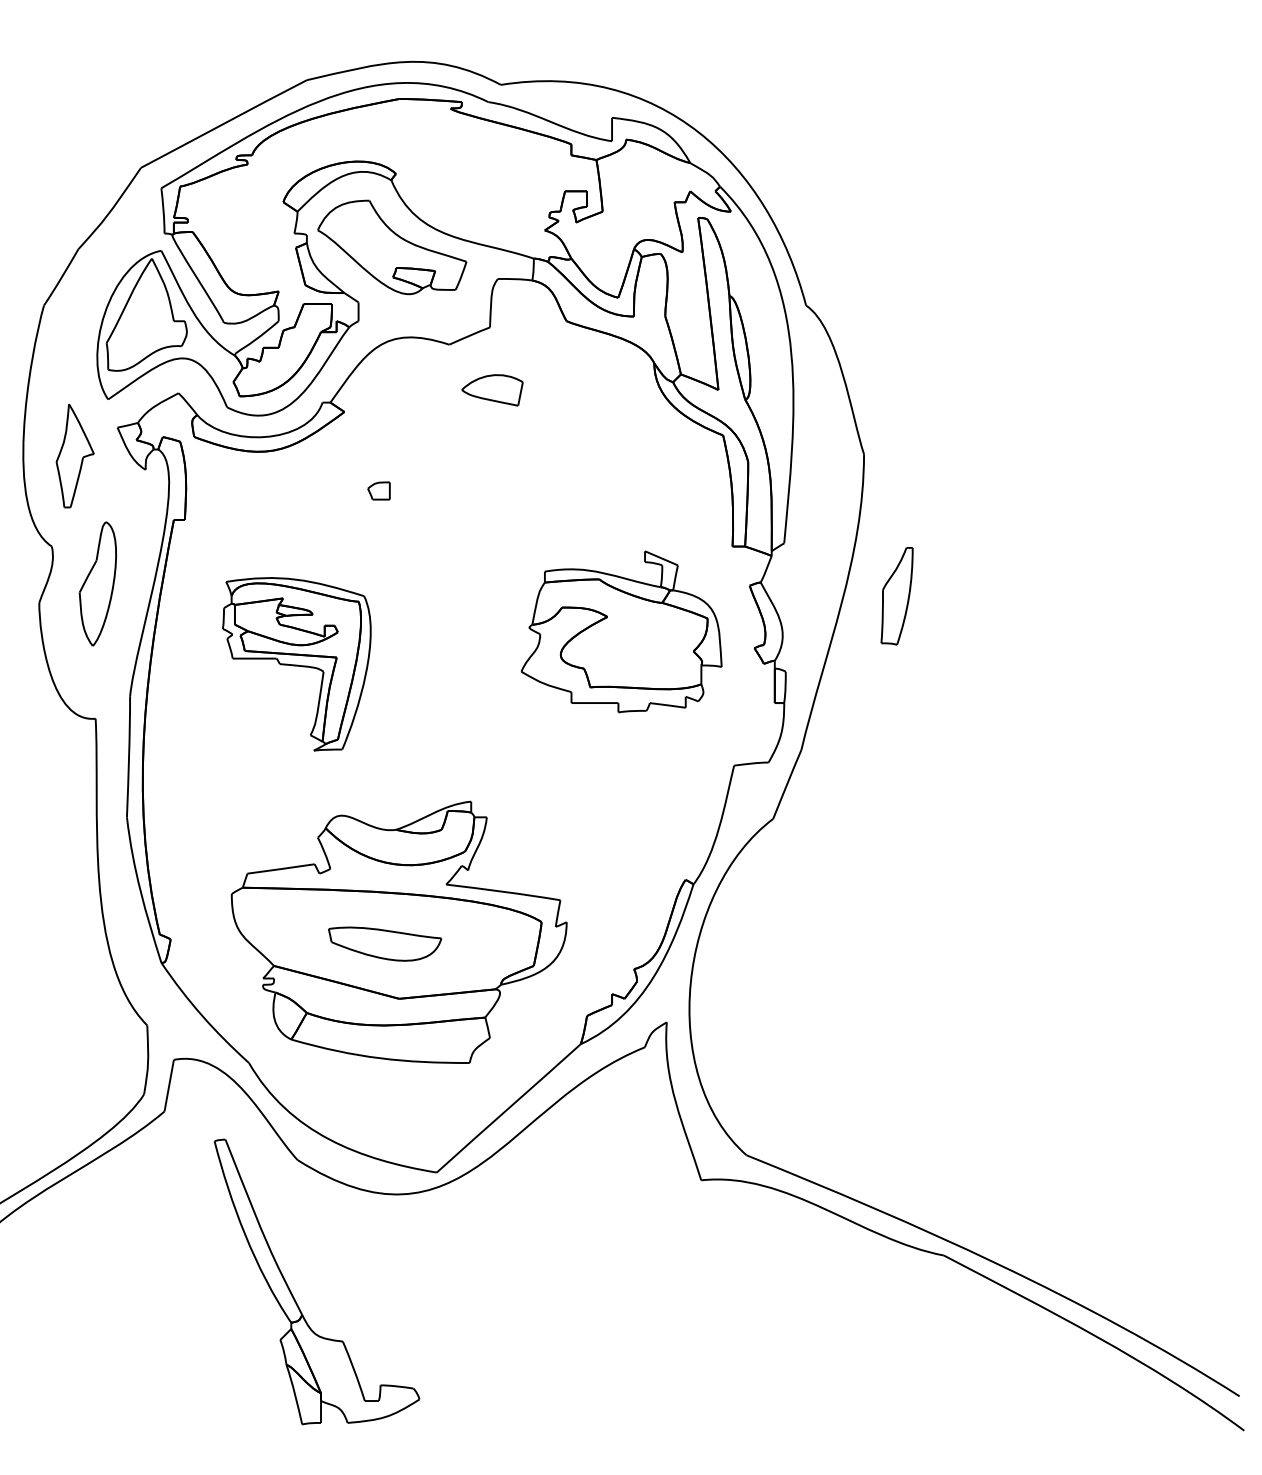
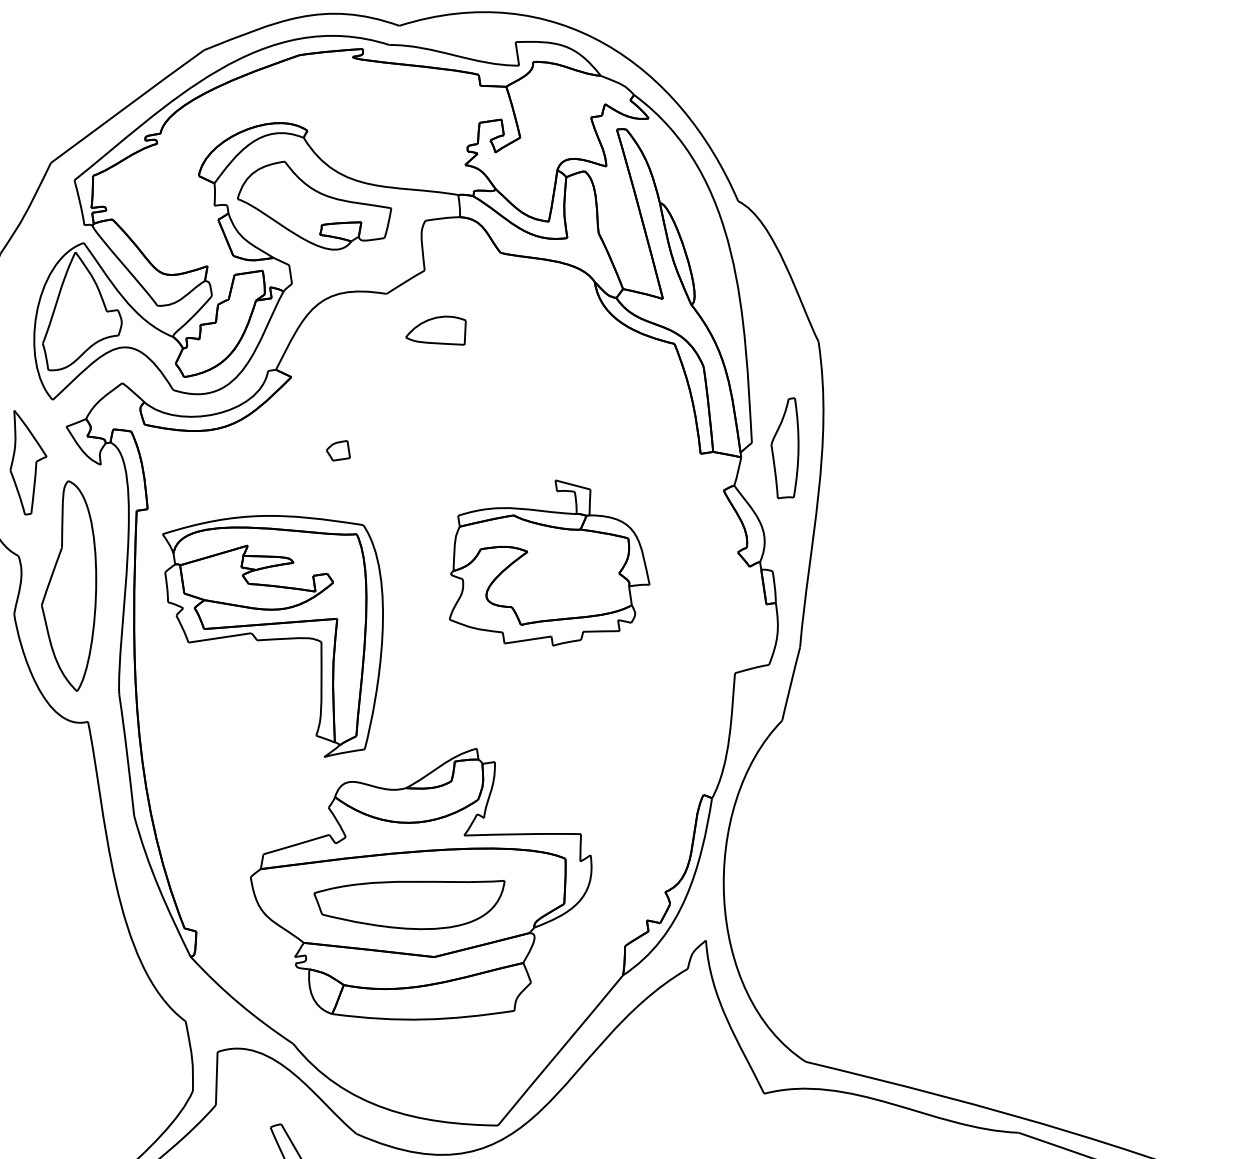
part: (97, 583) -> (69, 585), size x1.67
part: (896, 596) -> (785, 449), moved
part: (621, 631) -> (543, 564), moved
part: (296, 664) -> (281, 637), size x1.43
part: (384, 943) -> (411, 903), size x1.67

